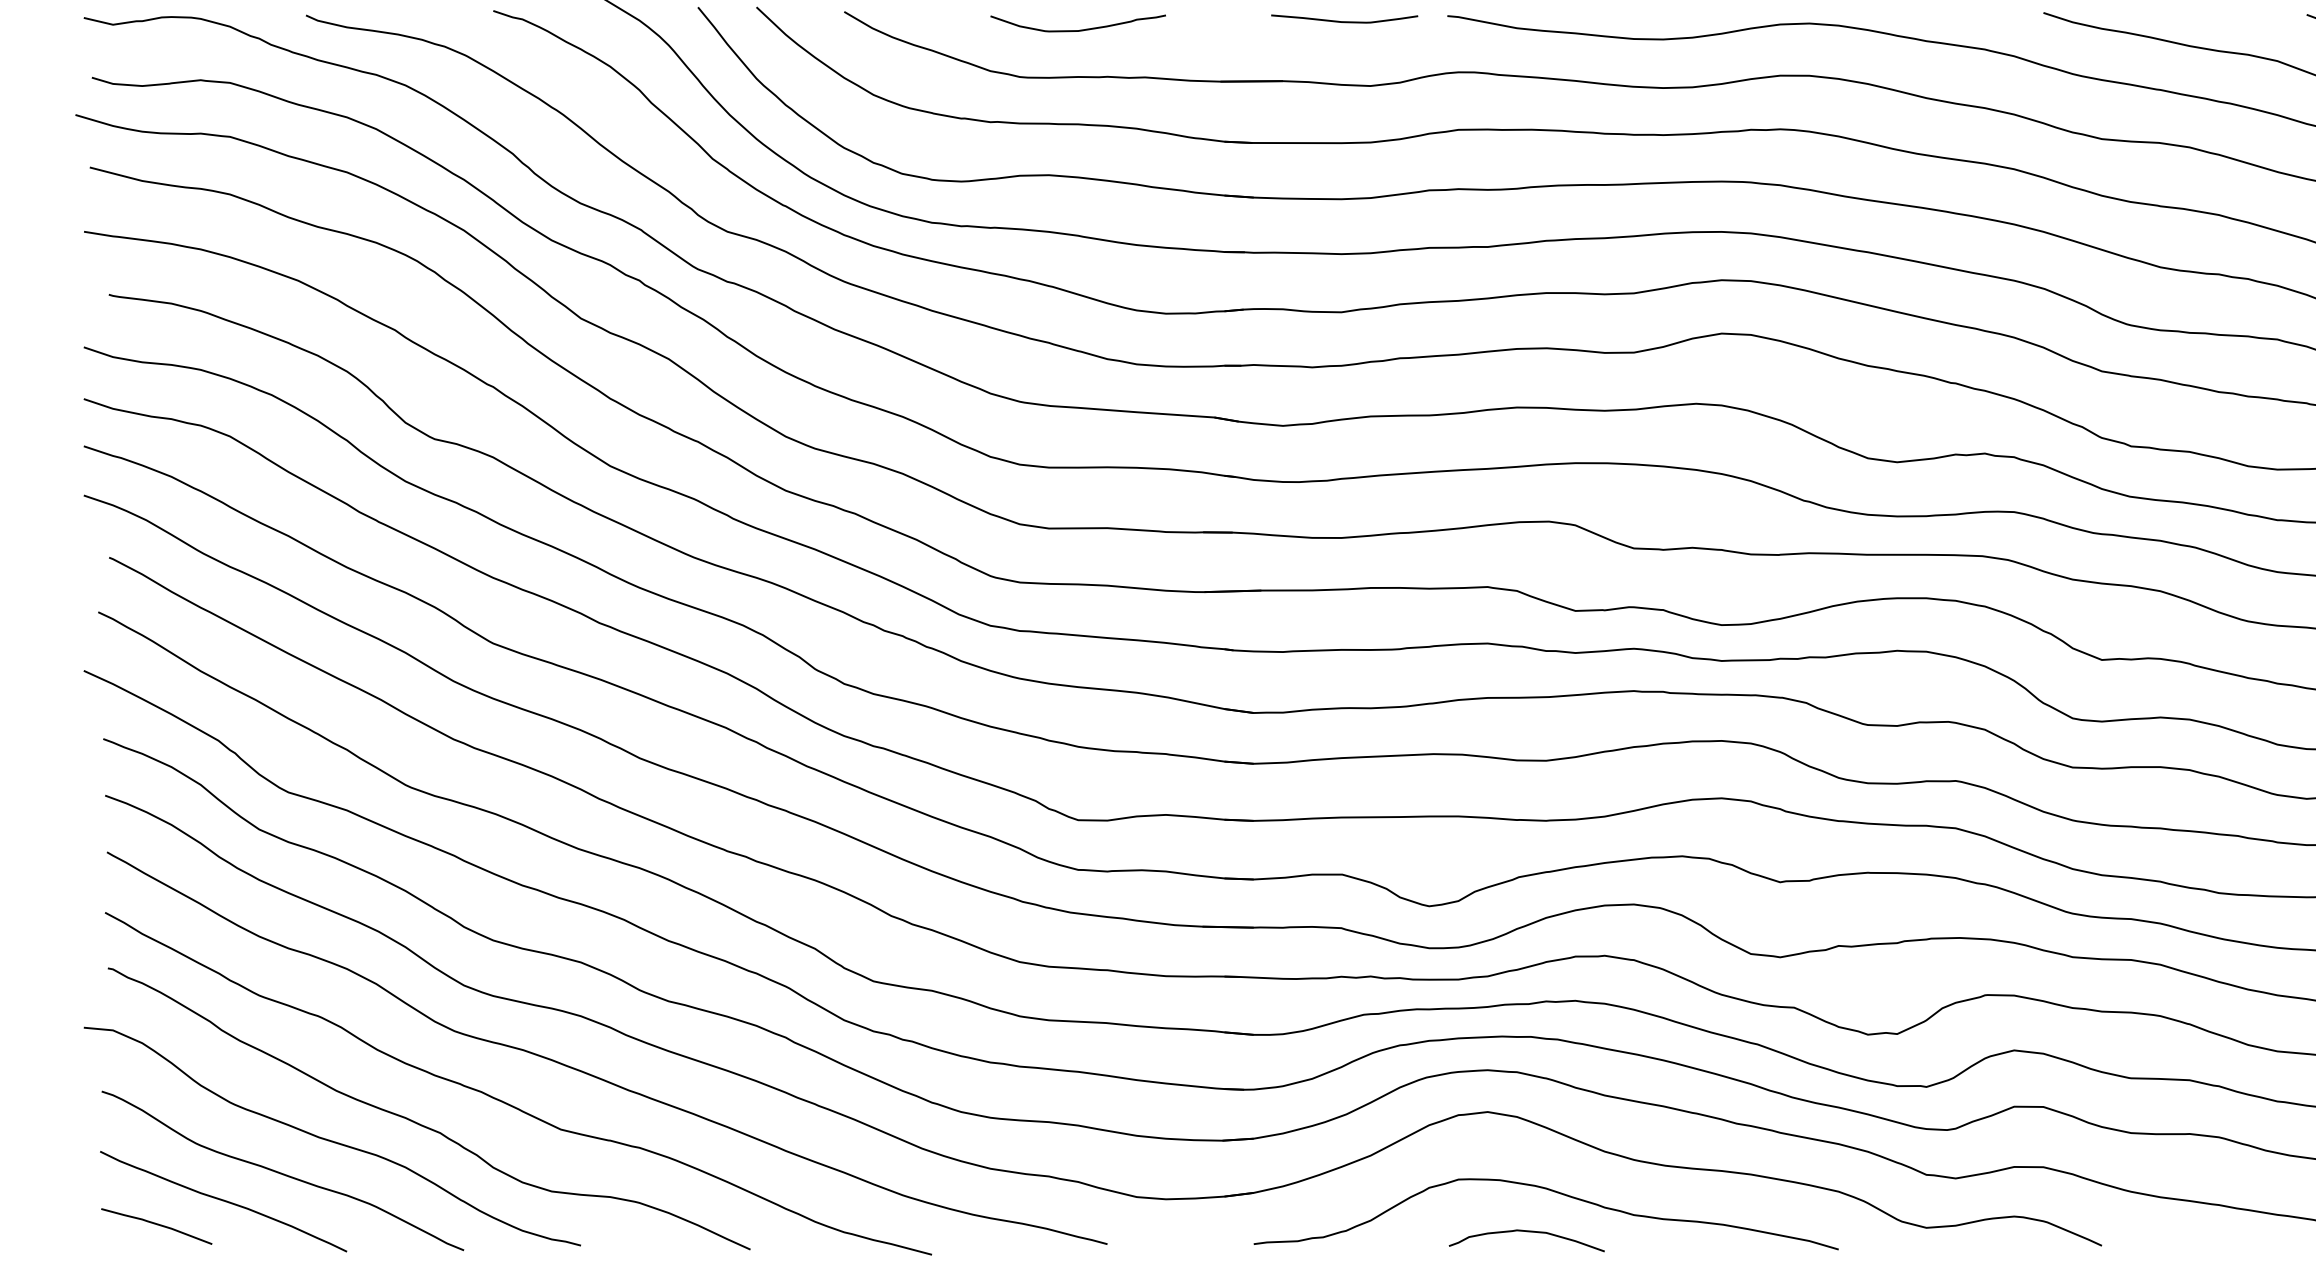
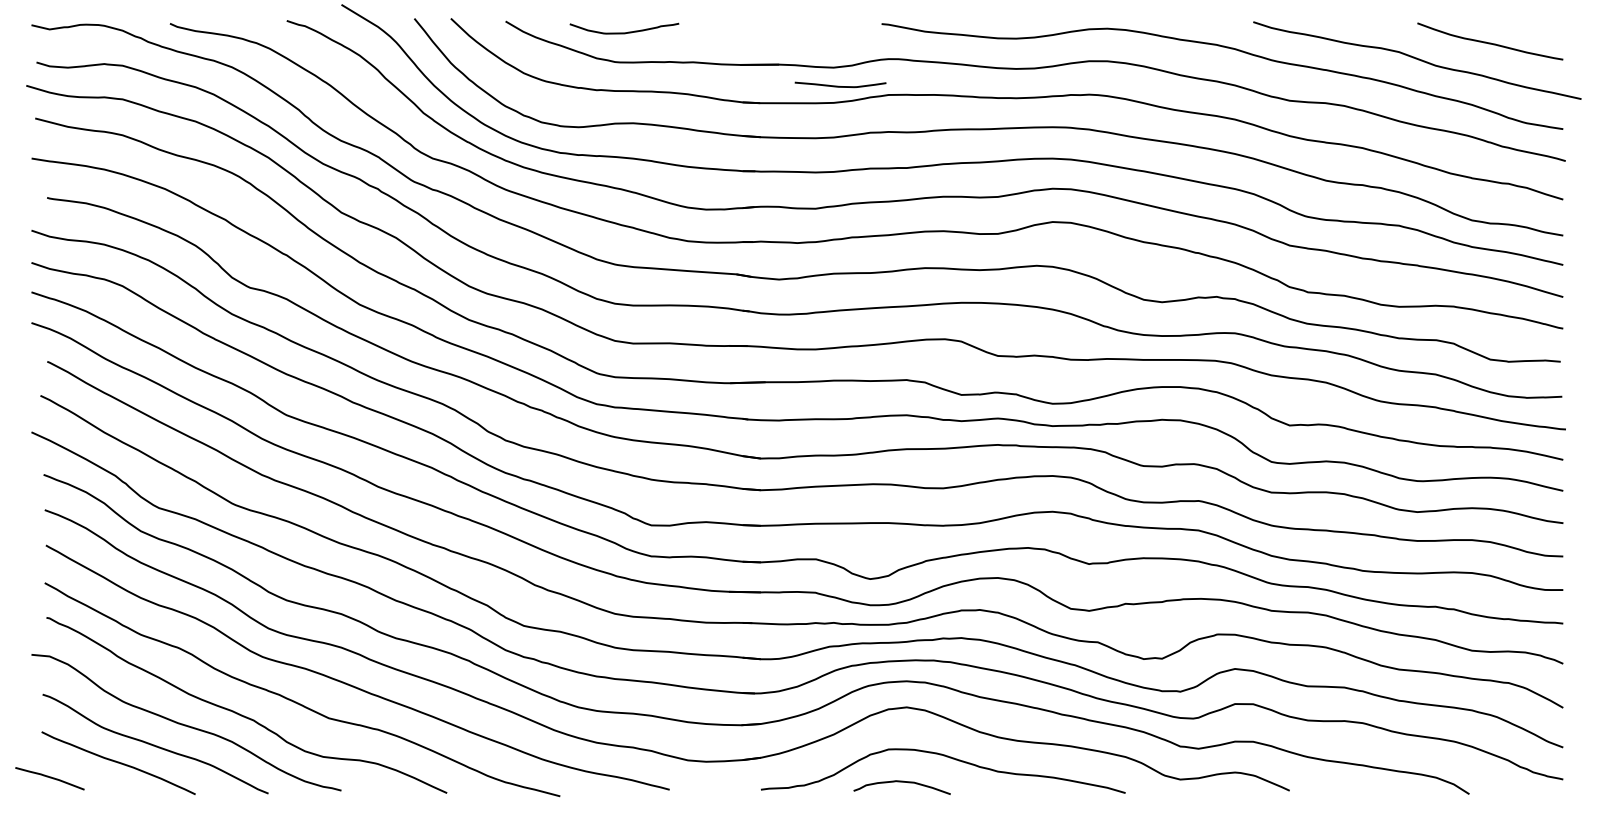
curve: (1342, 19) -> (839, 85), moved
curve: (1078, 29) -> (624, 32), moved
curve: (156, 1226) -> (49, 778), moved
curve: (1525, 1232) -> (901, 782), moved

